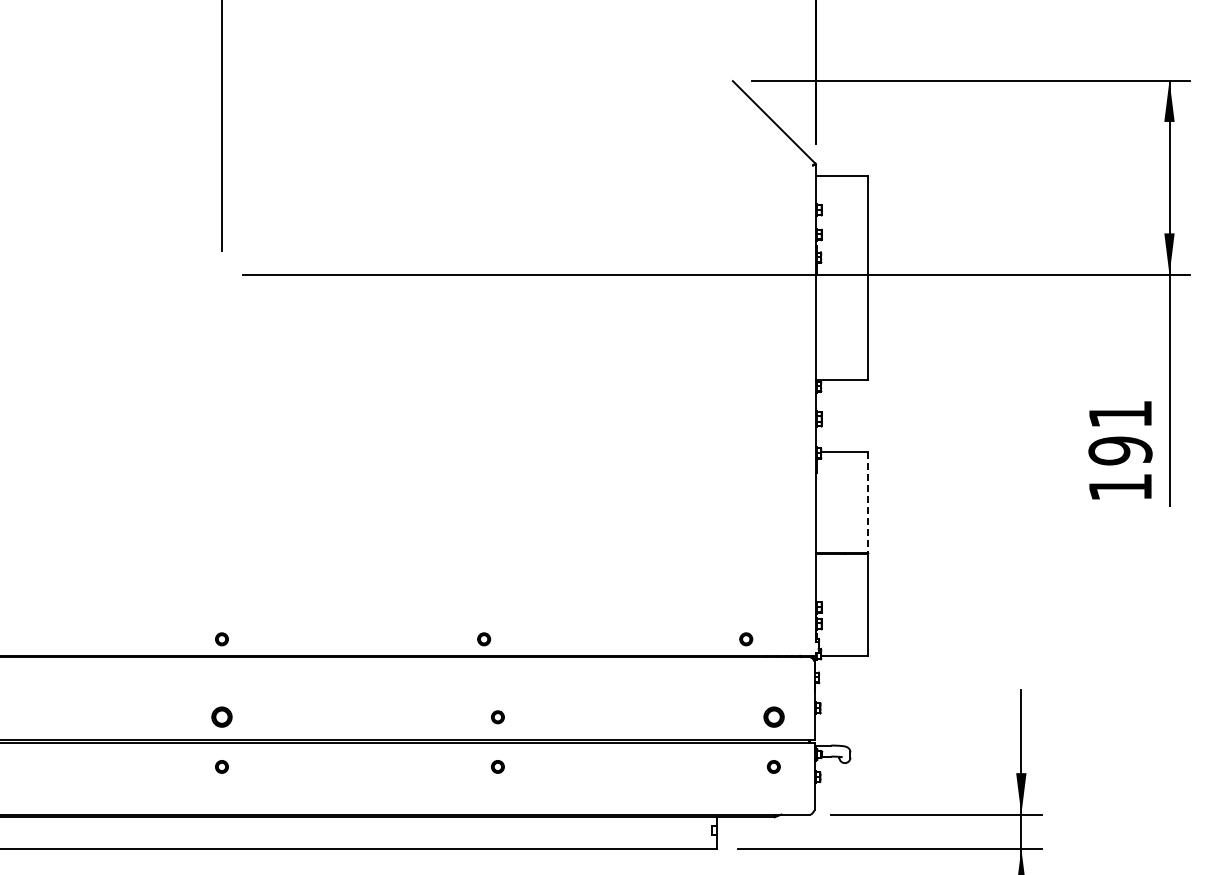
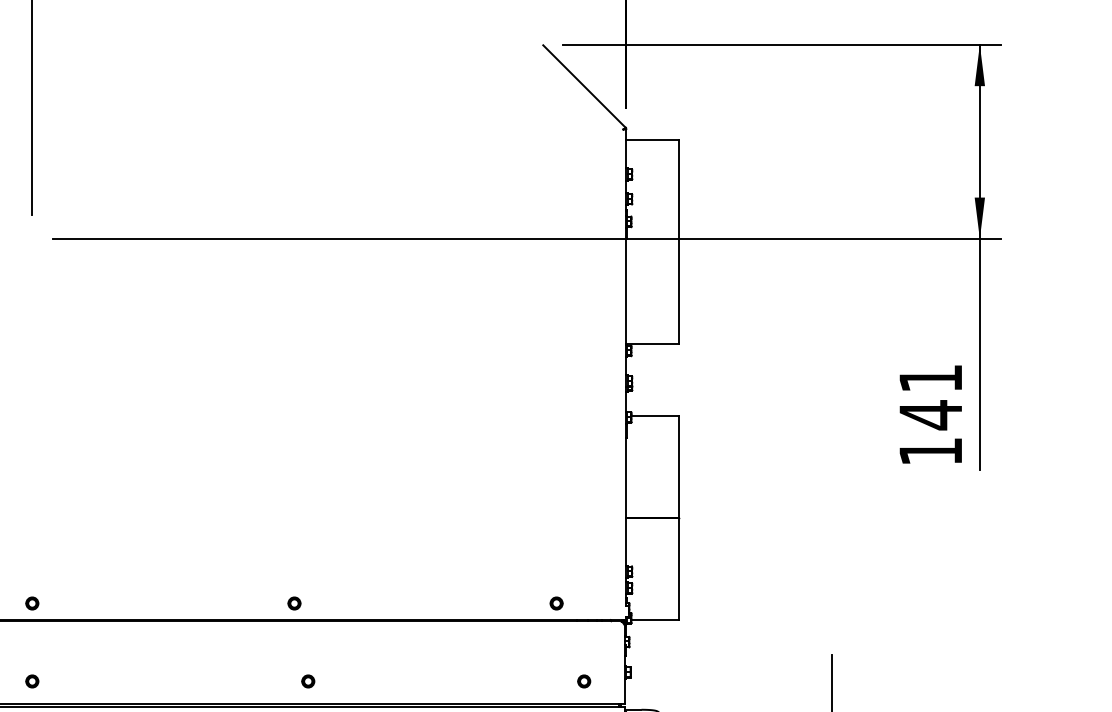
text: (1120, 450) -> (930, 414), 191 -> 141
line: (868, 502) -> (678, 466), dashed -> solid
part: (221, 717) -> (31, 681), size x0.62
part: (773, 717) -> (583, 681), size x0.62

